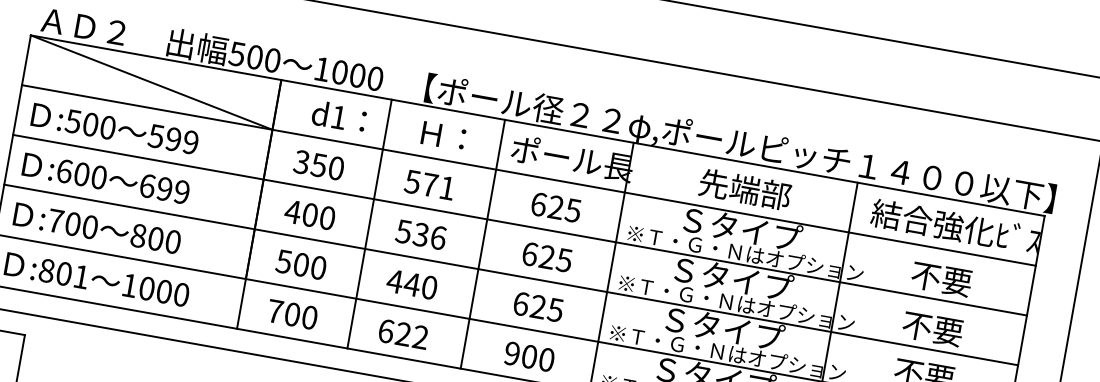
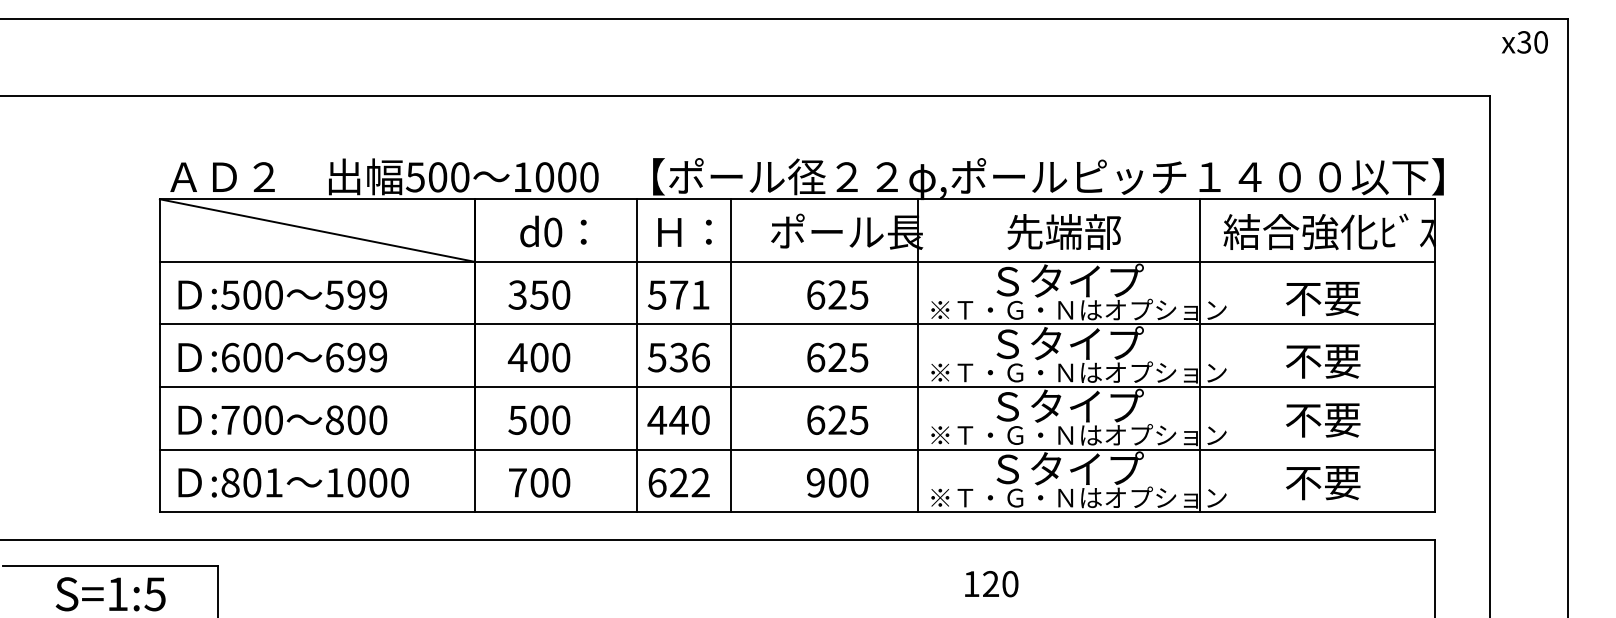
text: (339, 117) -> (553, 232), d1 -> d0
line: (369, 223) -> (636, 355), moved
line: (483, 244) -> (731, 355), moved

